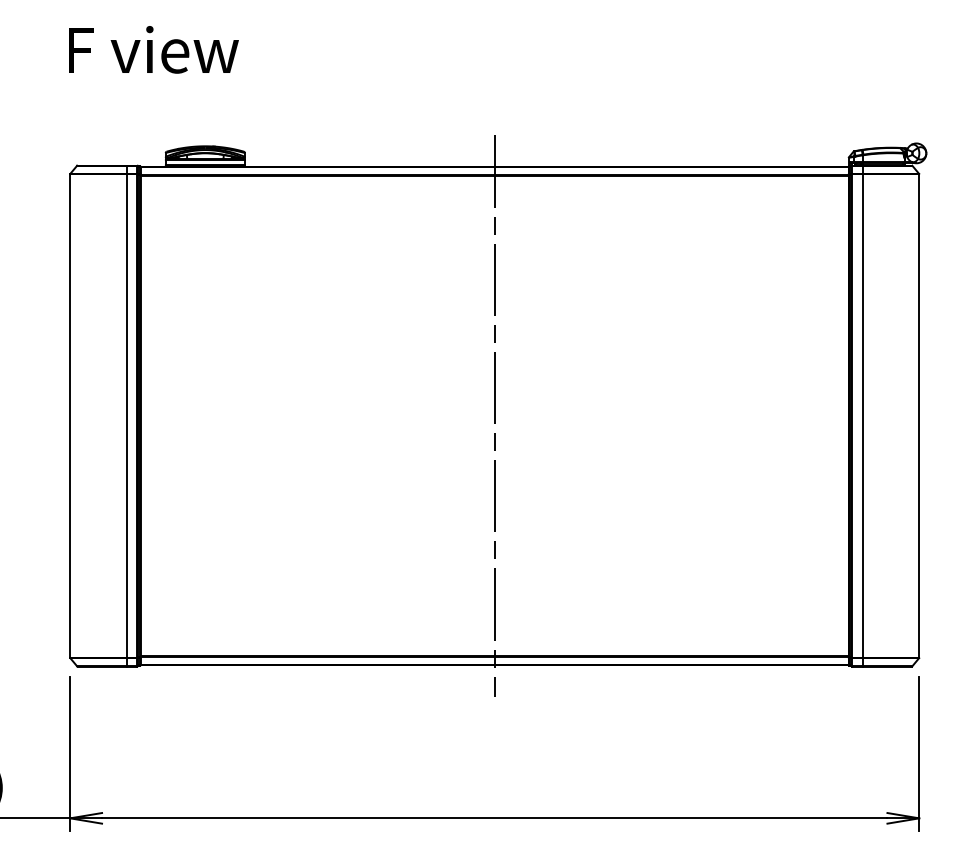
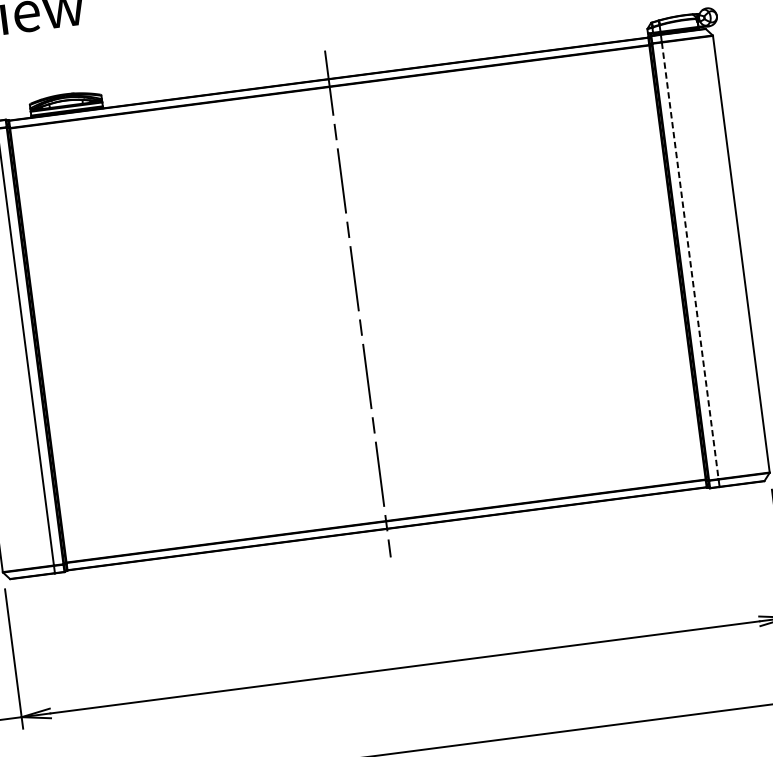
line: (862, 416) -> (690, 261), solid -> dashed

